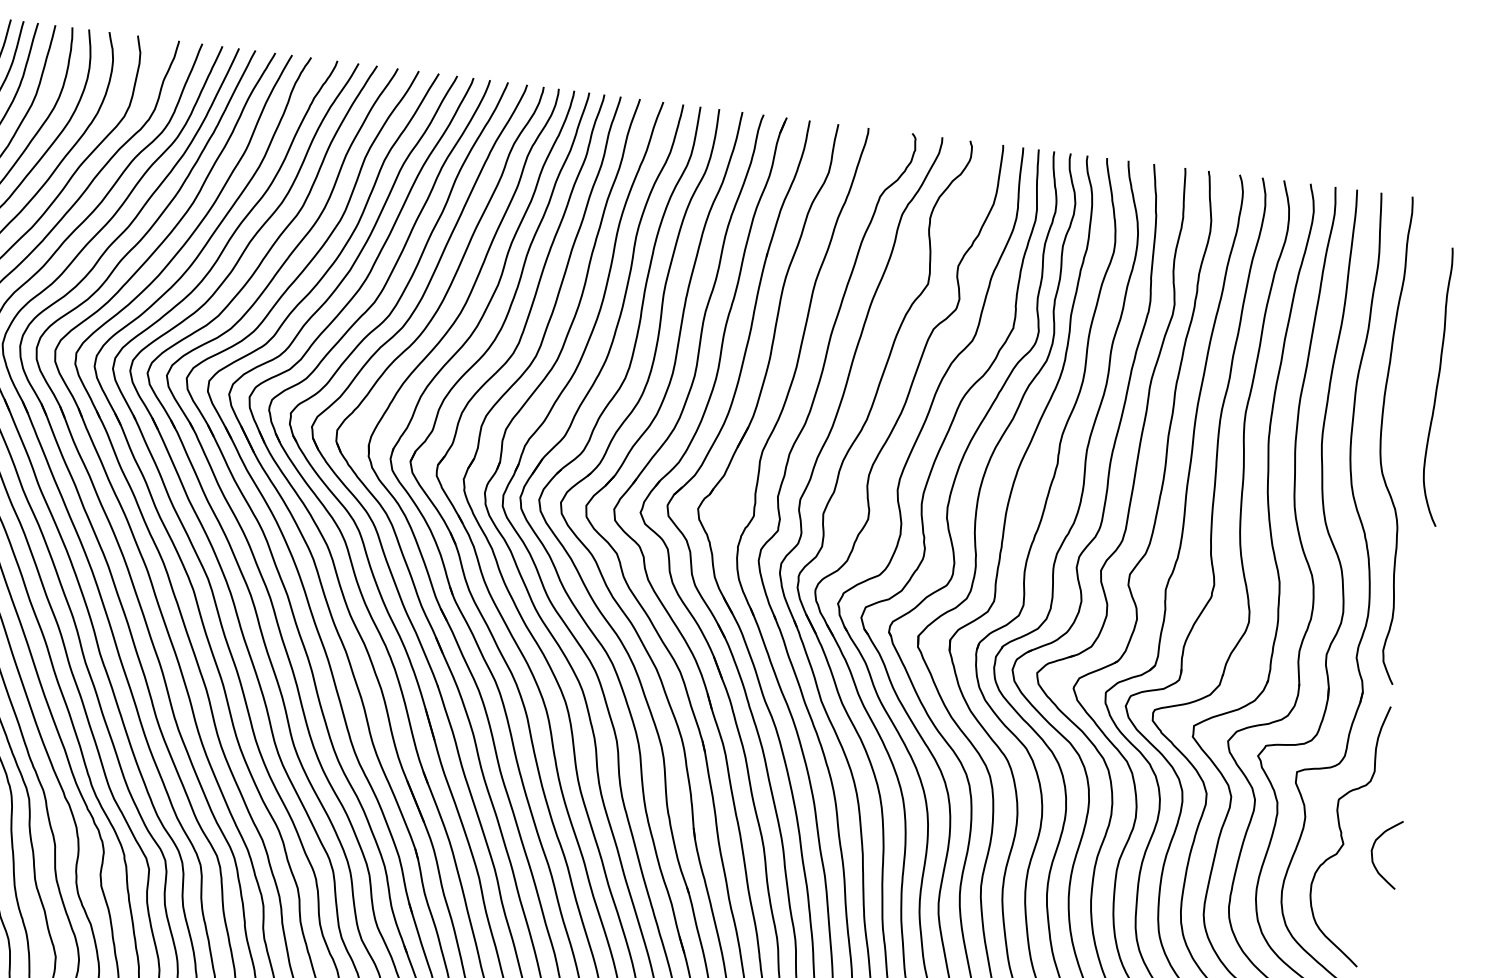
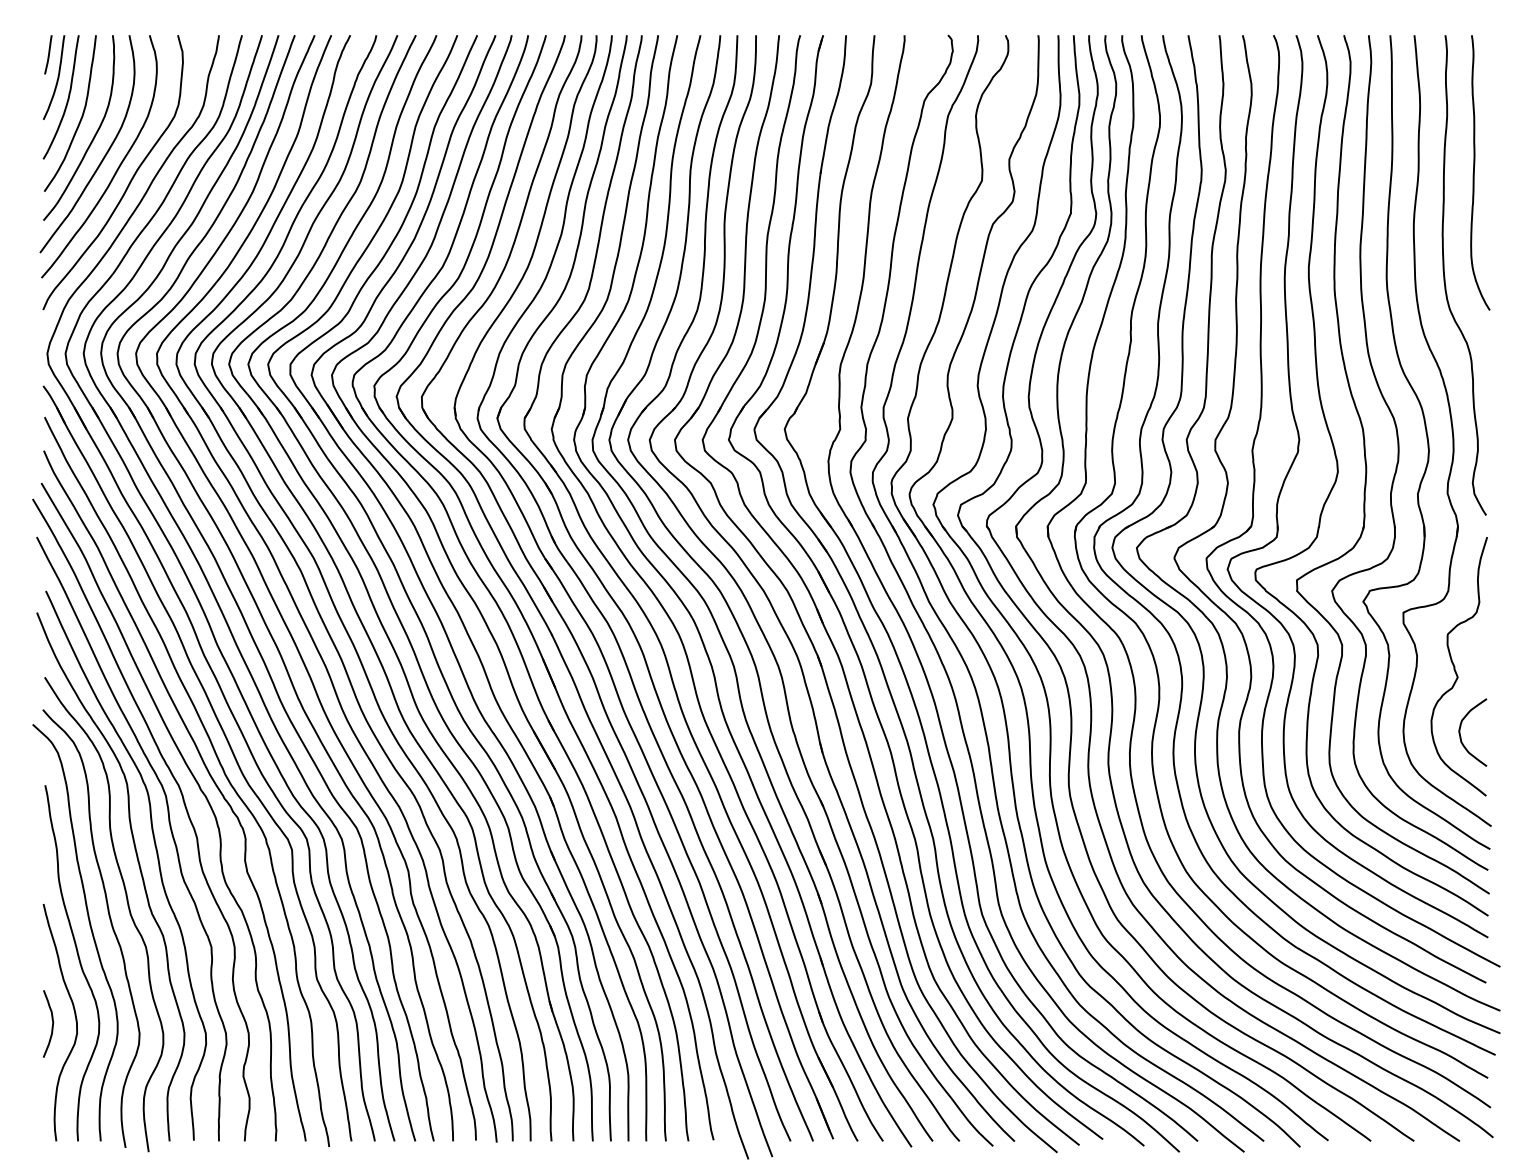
curve: (1437, 386) -> (1474, 172), moved
curve: (1373, 856) -> (1461, 736), moved

